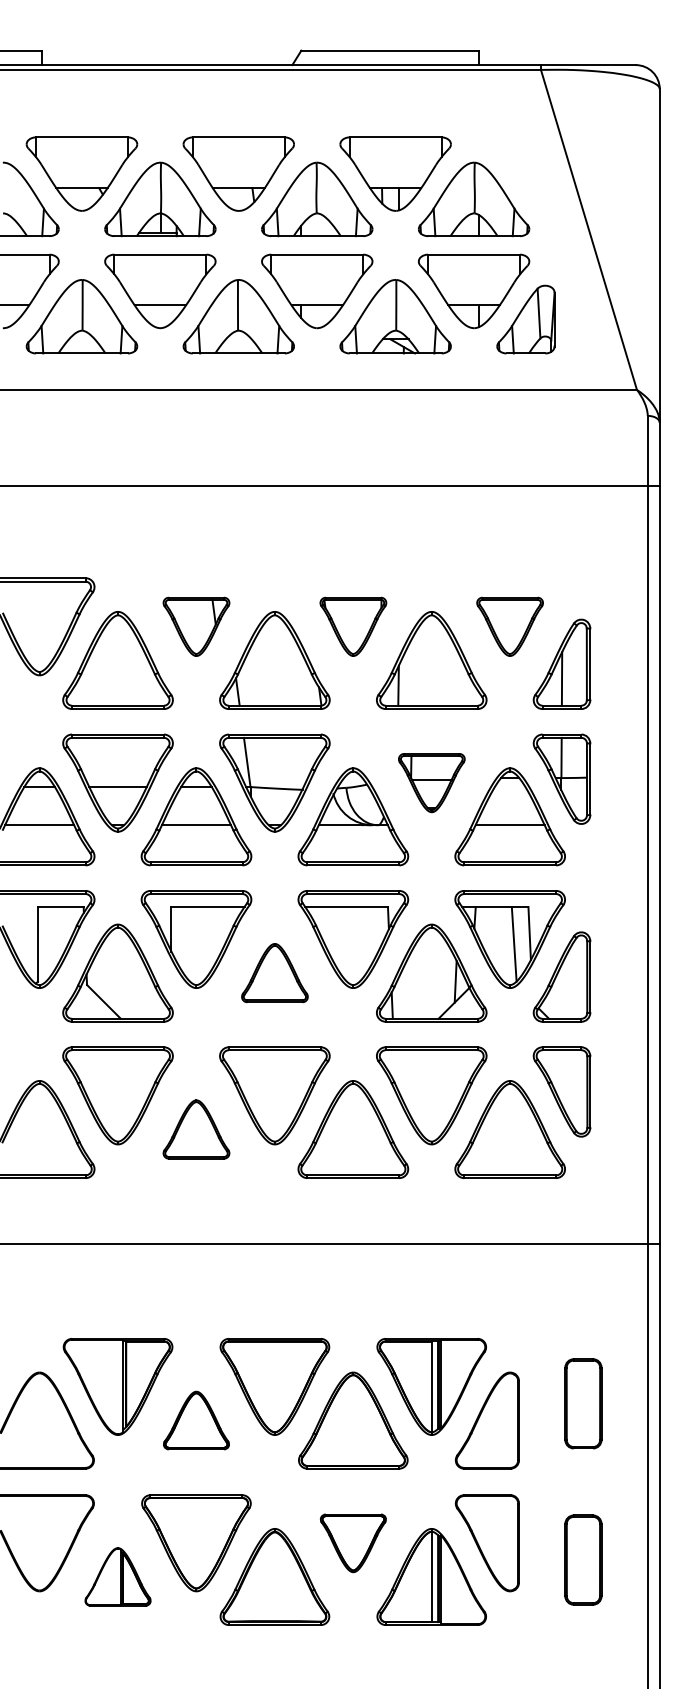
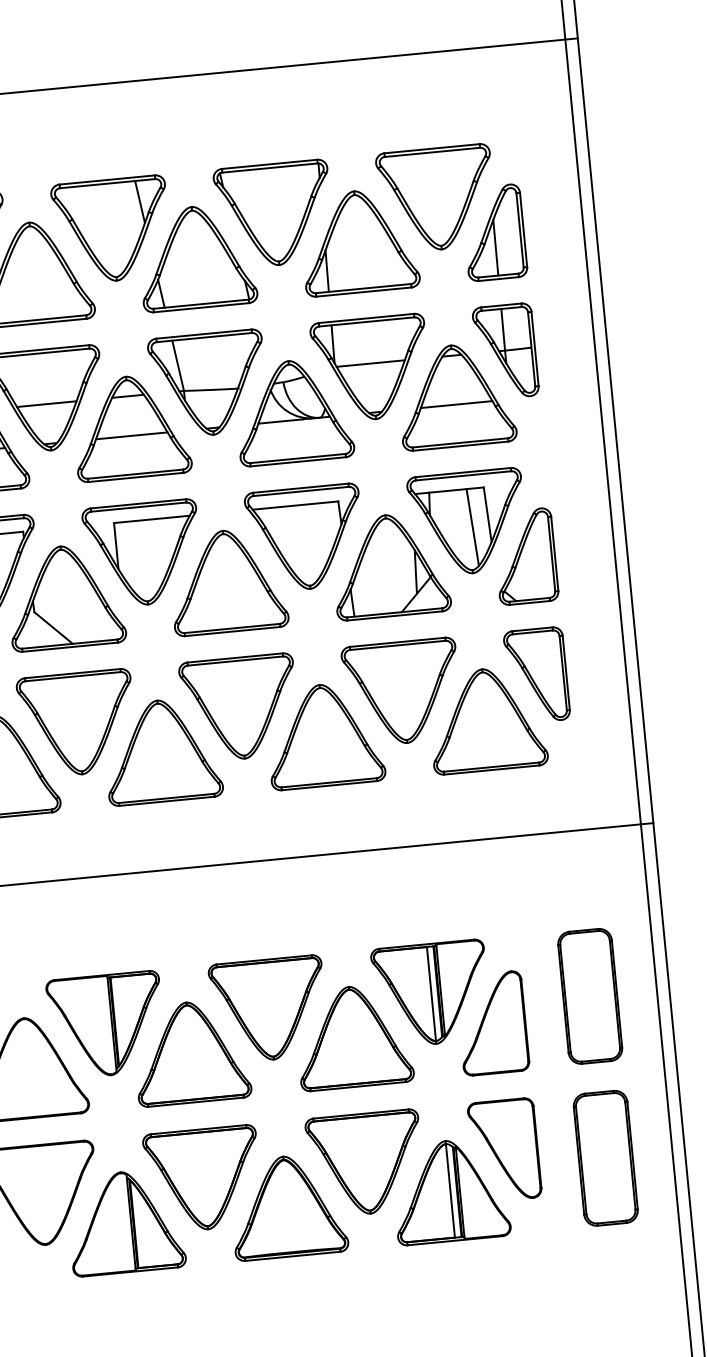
part: (196, 626) -> (112, 230), size x1.67
part: (353, 626) -> (274, 214), size x1.67
part: (509, 626) -> (436, 198), size x1.67
part: (431, 782) -> (370, 368), size x1.67
part: (274, 972) -> (227, 580), size x1.67
part: (196, 1129) -> (162, 750), size x1.67
part: (583, 1403) -> (590, 996), size x1.43
part: (196, 1420) -> (191, 1052), size x1.67
part: (353, 1543) -> (366, 1164), size x1.67
part: (583, 1559) -> (605, 1157), size x1.43
part: (117, 1576) -> (124, 1221), size x1.67

